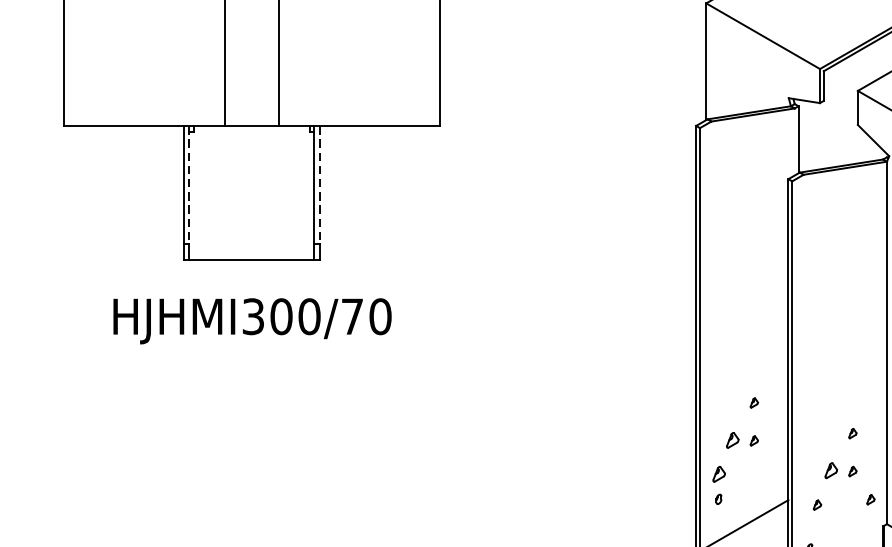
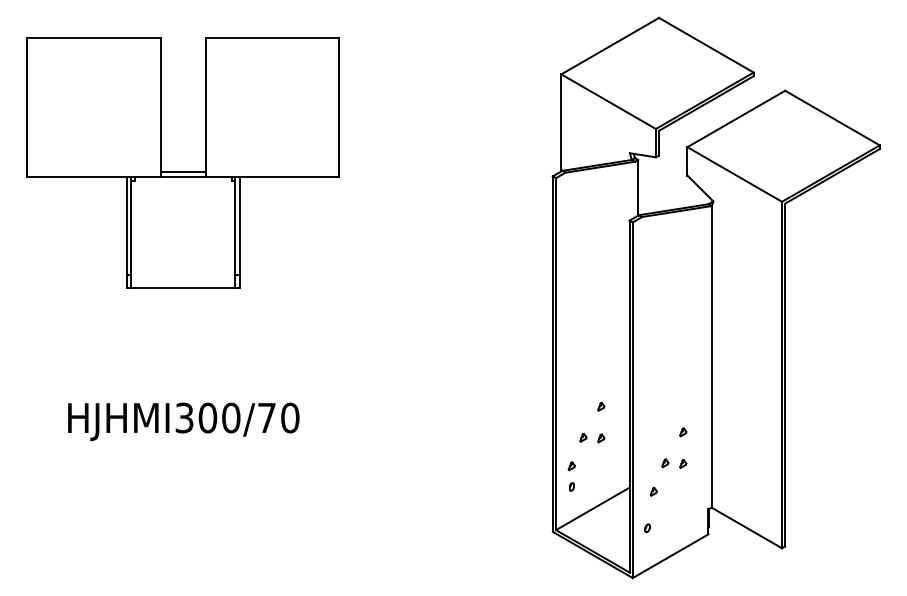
line: (250, 121) -> (182, 172), added
line: (189, 186) -> (131, 226), dashed -> solid
line: (319, 186) -> (239, 226), dashed -> solid
text: (252, 320) -> (183, 421), moved
part: (732, 439) -> (583, 437), size x0.62
part: (831, 471) -> (665, 463), size x0.62
part: (718, 474) -> (571, 466), size x0.62
part: (871, 499) -> (698, 487), removed

